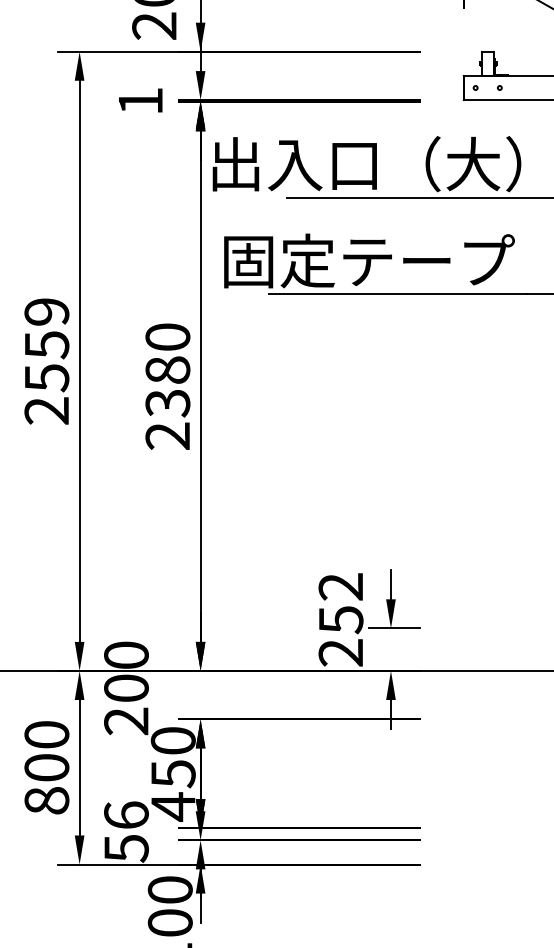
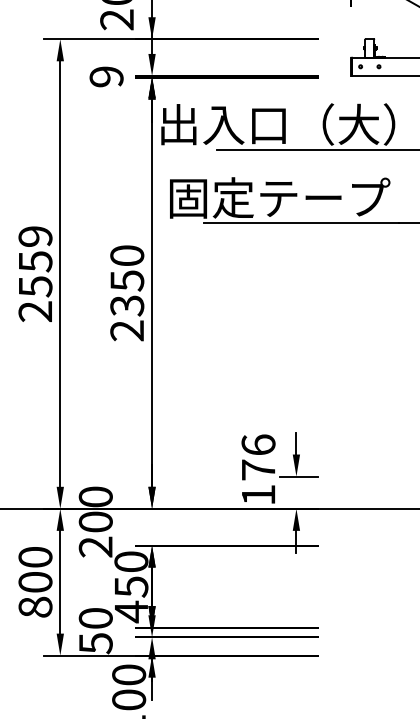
text: (140, 100) -> (106, 76), 1 -> 9
text: (168, 369) -> (127, 280), 2380 -> 2350
text: (340, 619) -> (258, 469), 252 -> 176
text: (126, 814) -> (95, 617), 56 -> 50

